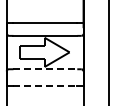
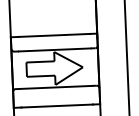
line: (45, 69) -> (56, 87), dashed -> solid
line: (45, 85) -> (57, 105), dashed -> solid

